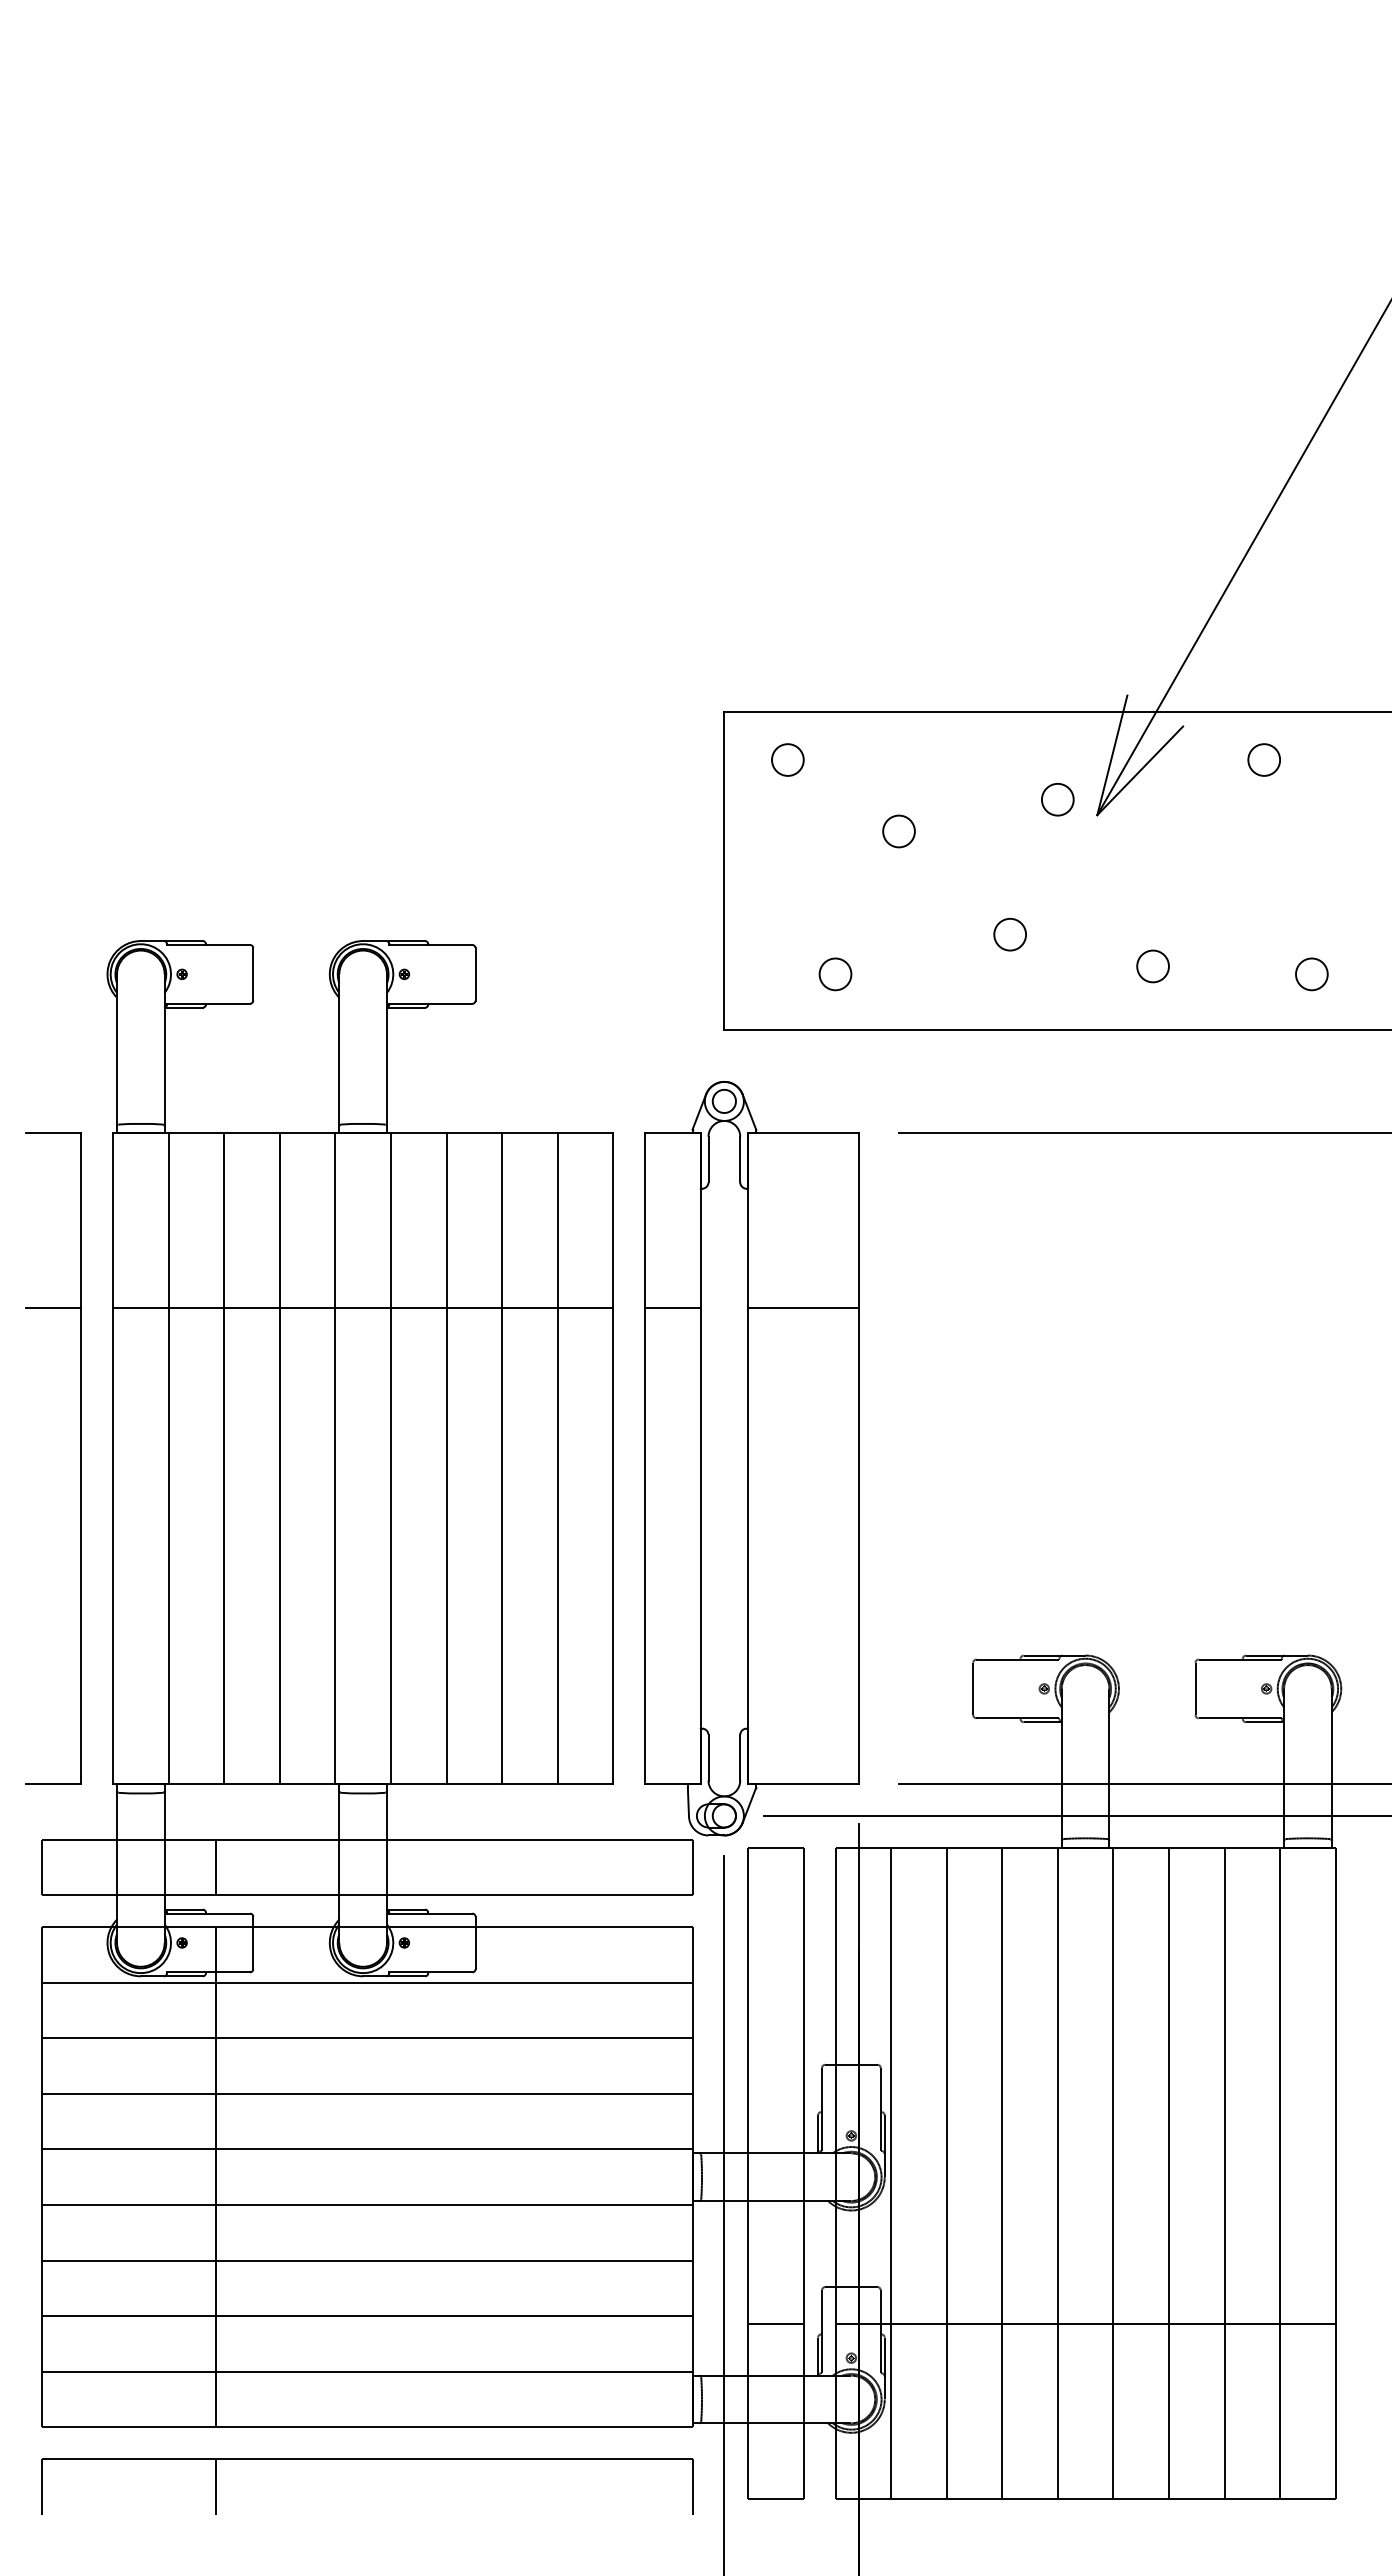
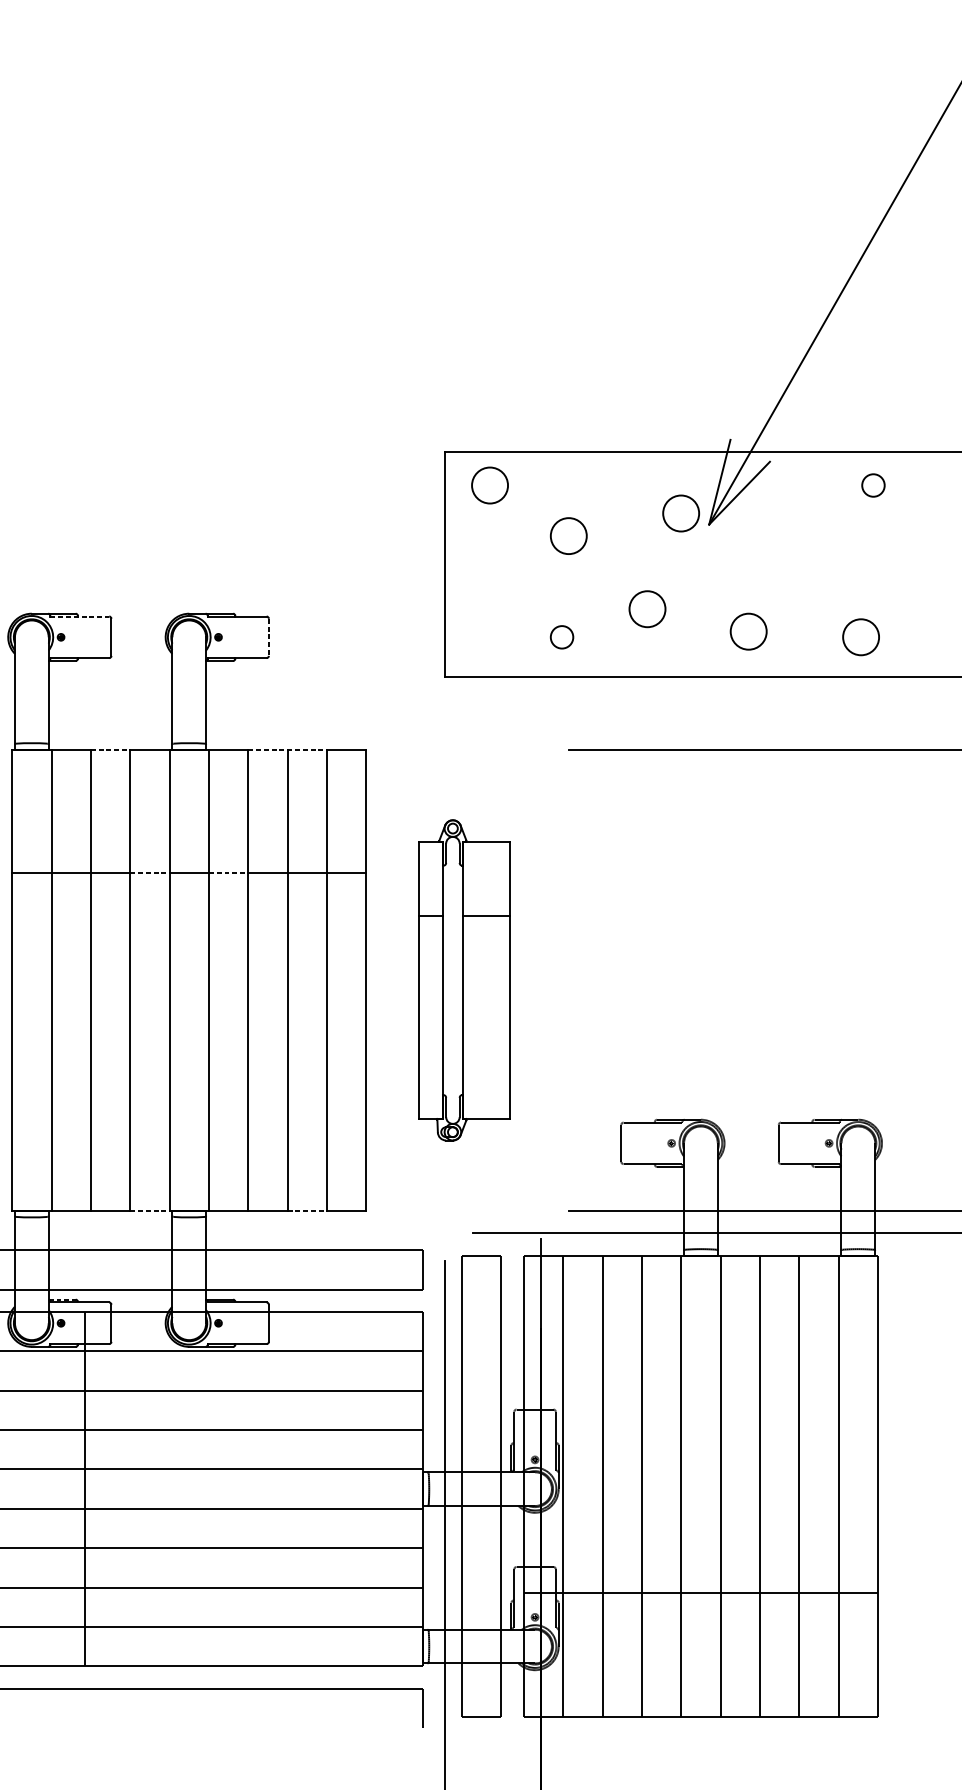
circle: (787, 759) -> (489, 485), size x1.6
circle: (1263, 759) -> (872, 485), moved
circle: (1057, 799) -> (681, 513), size x1.6
circle: (898, 831) -> (568, 536), size x1.6
circle: (1010, 934) -> (647, 609), size x1.6
line: (208, 945) -> (79, 616), solid -> dashed
circle: (1152, 966) -> (748, 631), size x1.6
line: (475, 974) -> (268, 637), solid -> dashed
circle: (835, 974) -> (562, 637), moved
circle: (1311, 974) -> (860, 637), size x1.6
line: (252, 1133) -> (110, 750), solid -> dashed
line: (502, 1133) -> (287, 750), solid -> dashed
line: (307, 1307) -> (149, 873), solid -> dashed
line: (418, 1307) -> (228, 873), solid -> dashed
part: (751, 1458) -> (464, 980), size x0.6
line: (307, 1784) -> (149, 1211), solid -> dashed
line: (529, 1784) -> (307, 1211), solid -> dashed
line: (216, 1867) -> (85, 1269), removed
line: (184, 1909) -> (62, 1299), solid -> dashed
line: (775, 2324) -> (481, 1593), removed
line: (216, 2486) -> (85, 1708), removed

